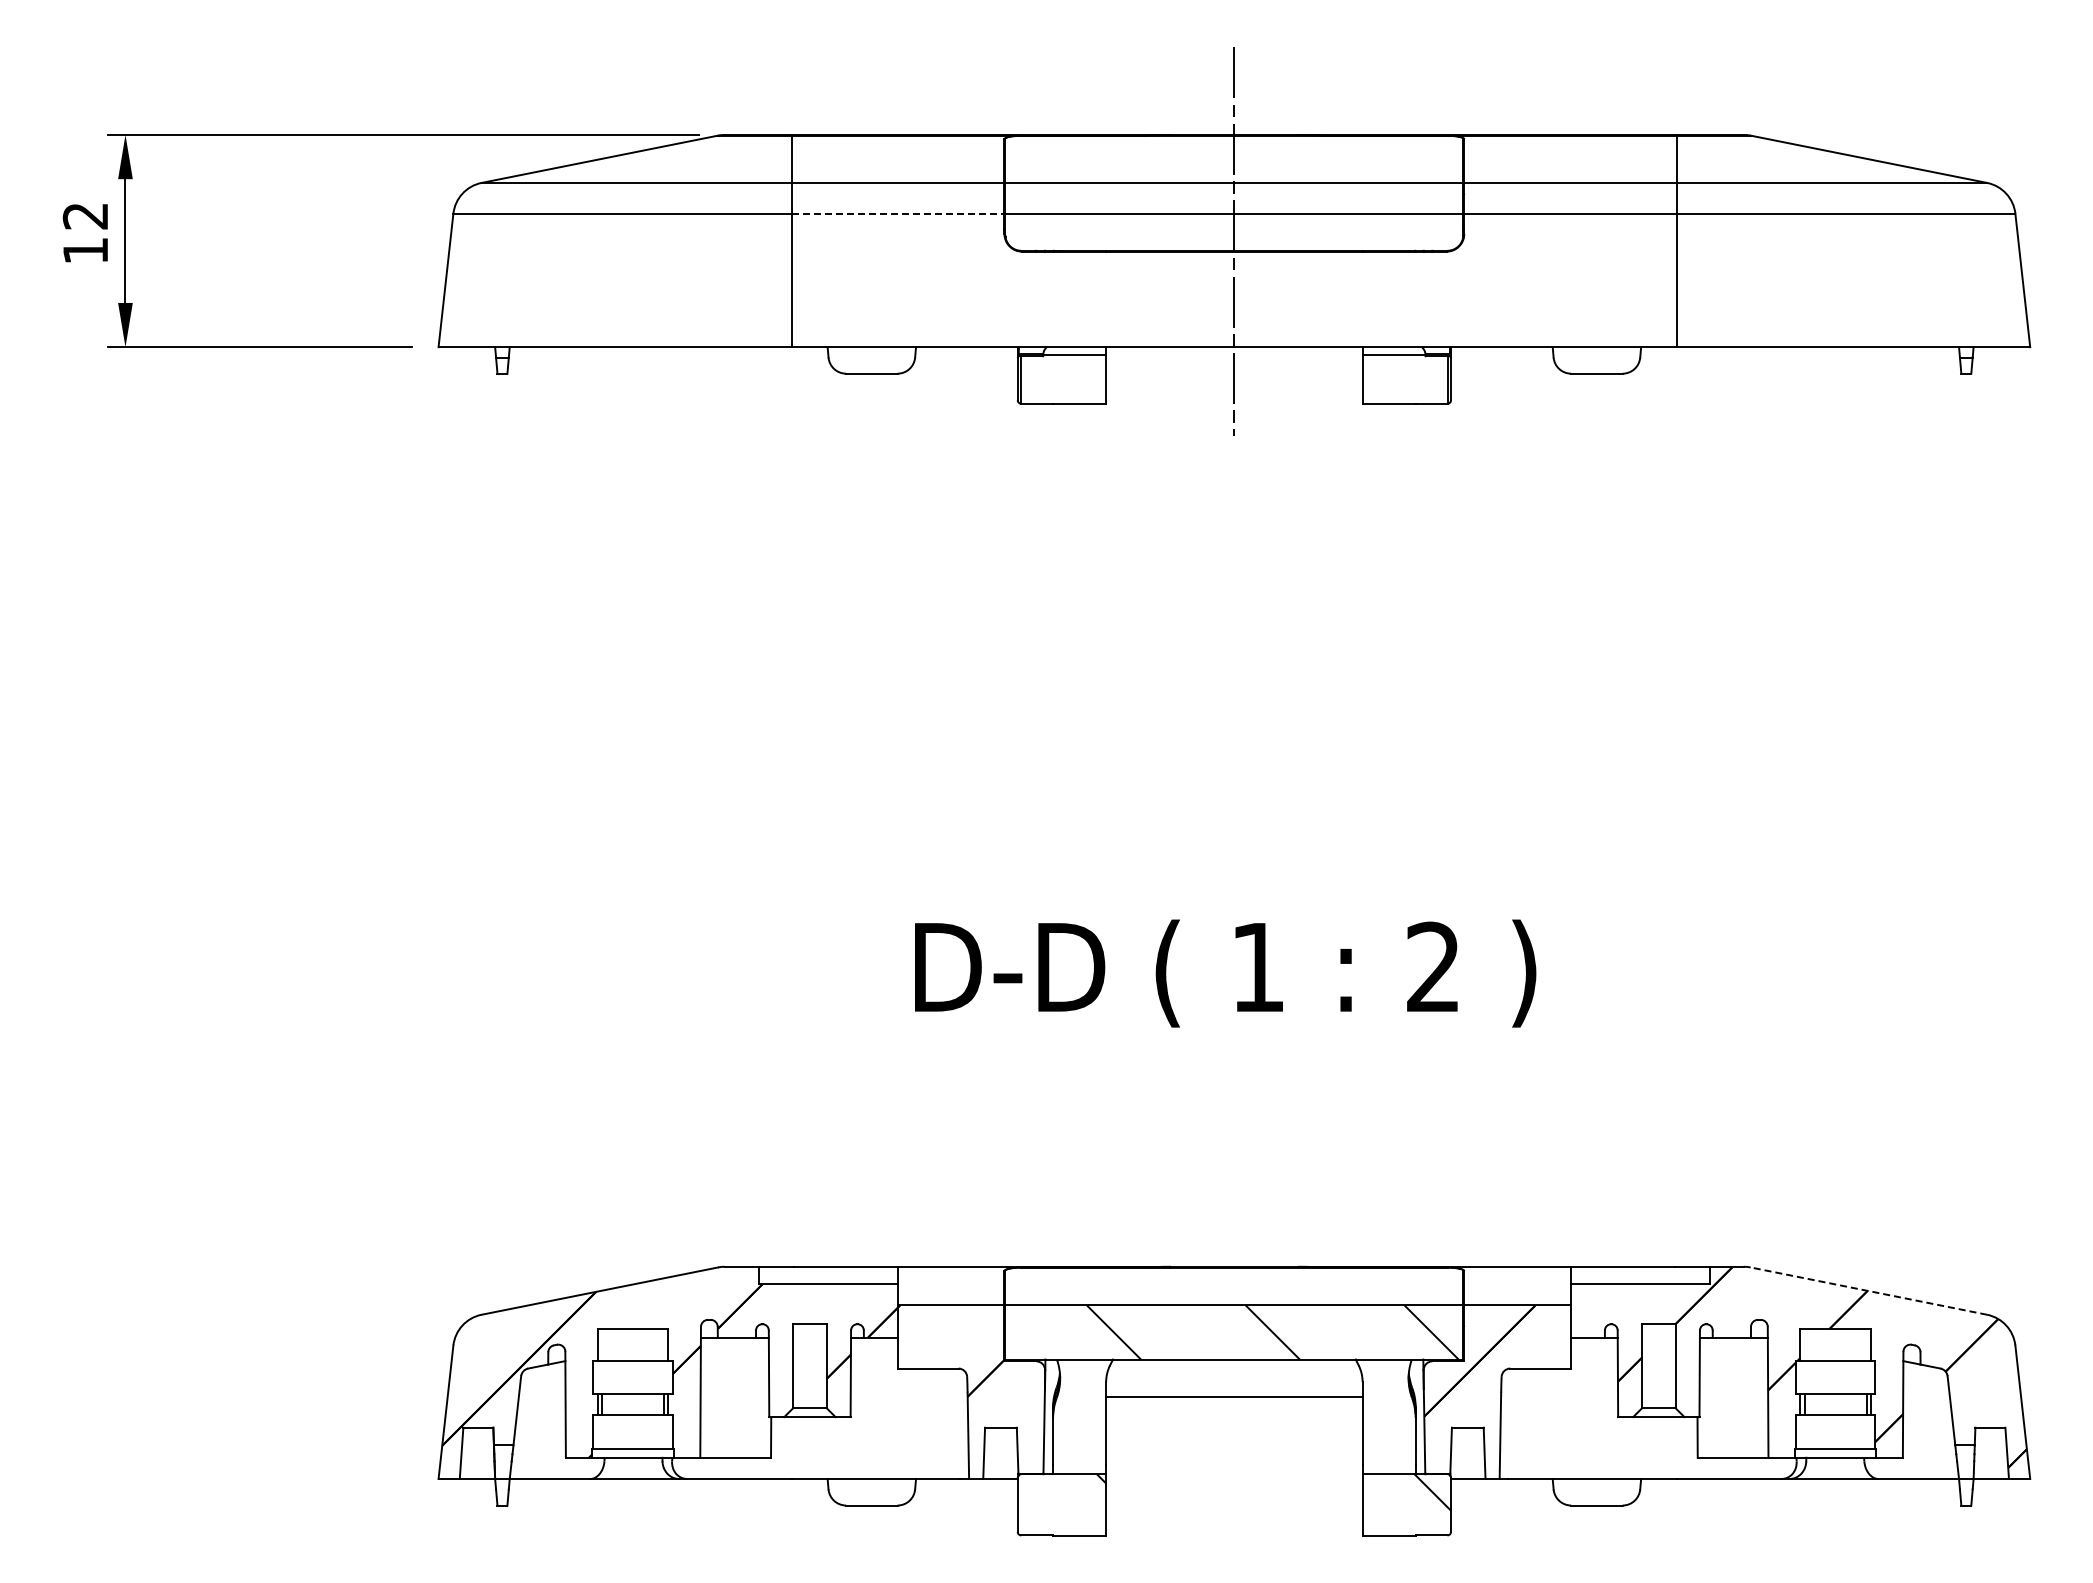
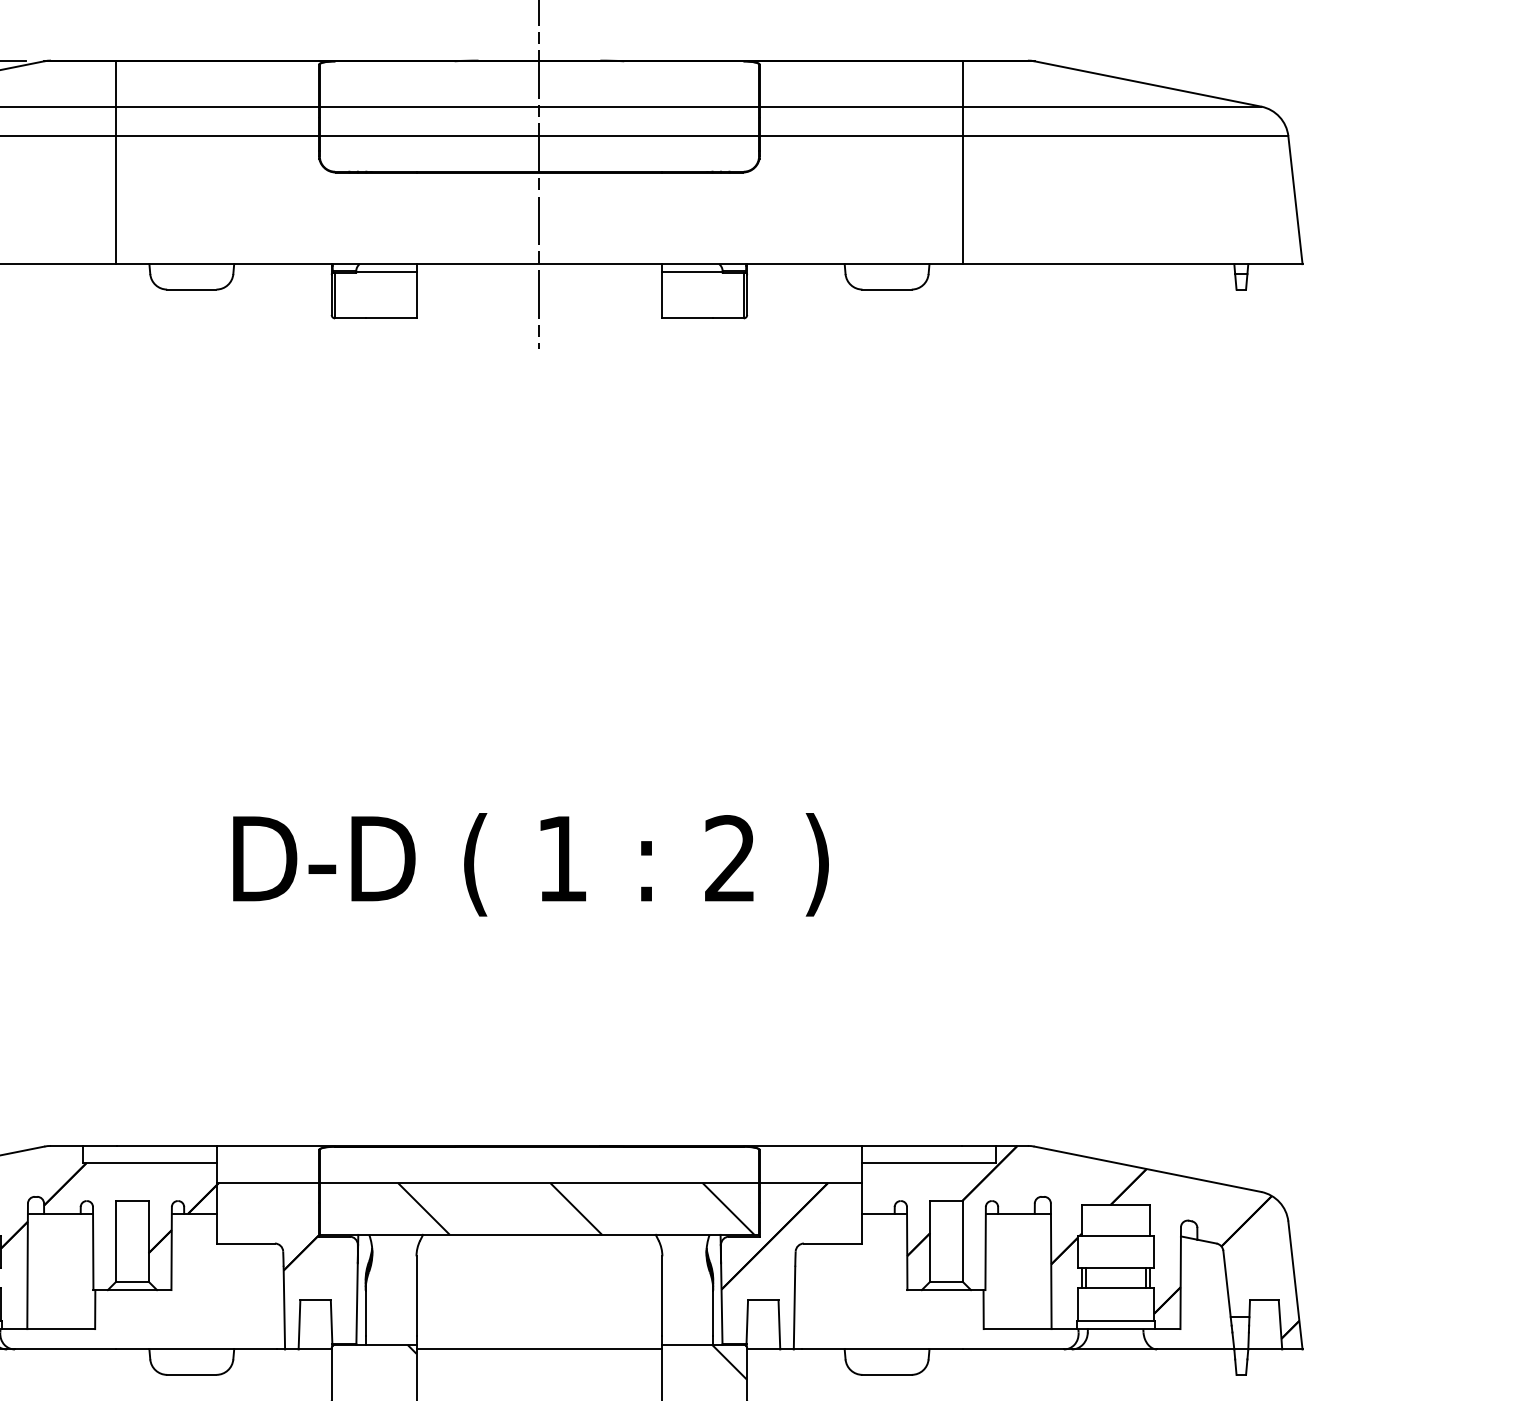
line: (898, 213) -> (217, 135), dashed -> solid
line: (1868, 1291) -> (1147, 1169), dashed -> solid
line: (1234, 1397) -> (539, 1349), moved

